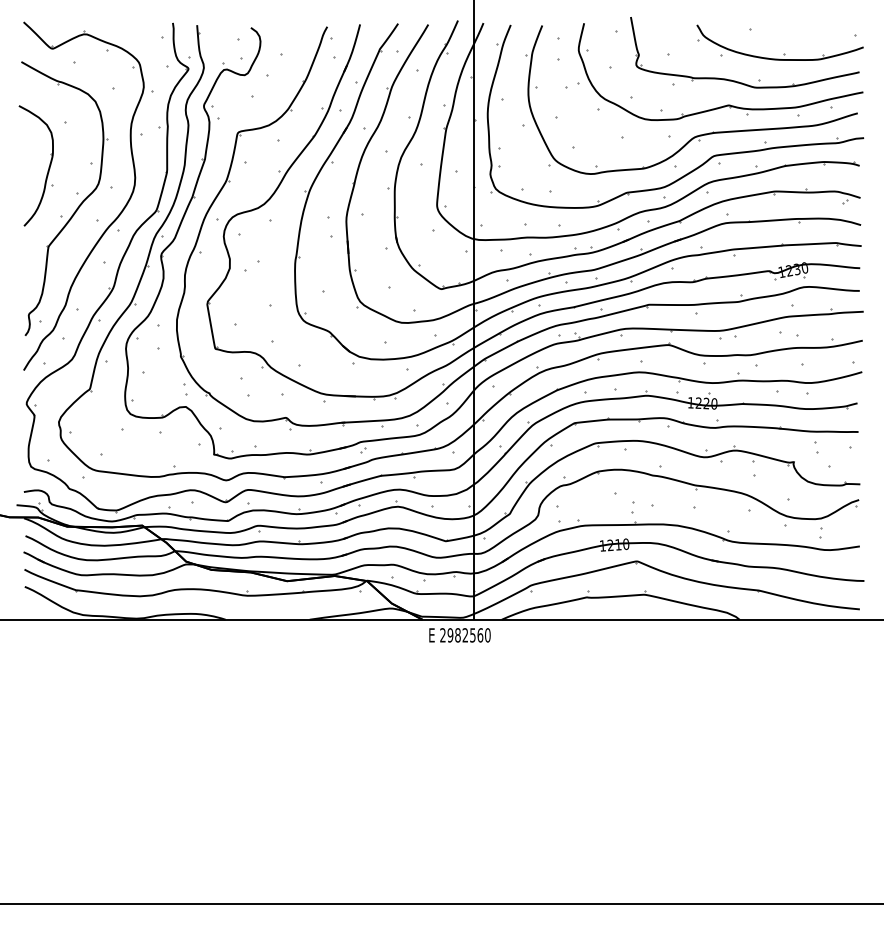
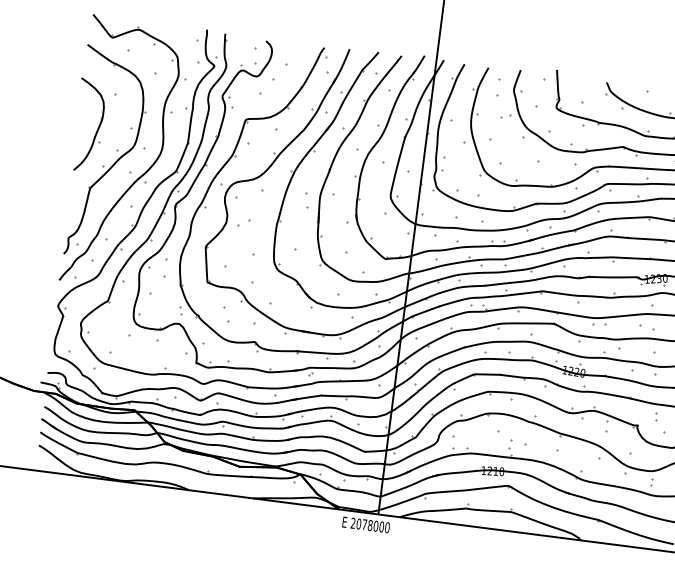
text: (465, 635) -> (370, 525), 2982560 -> 2078000

